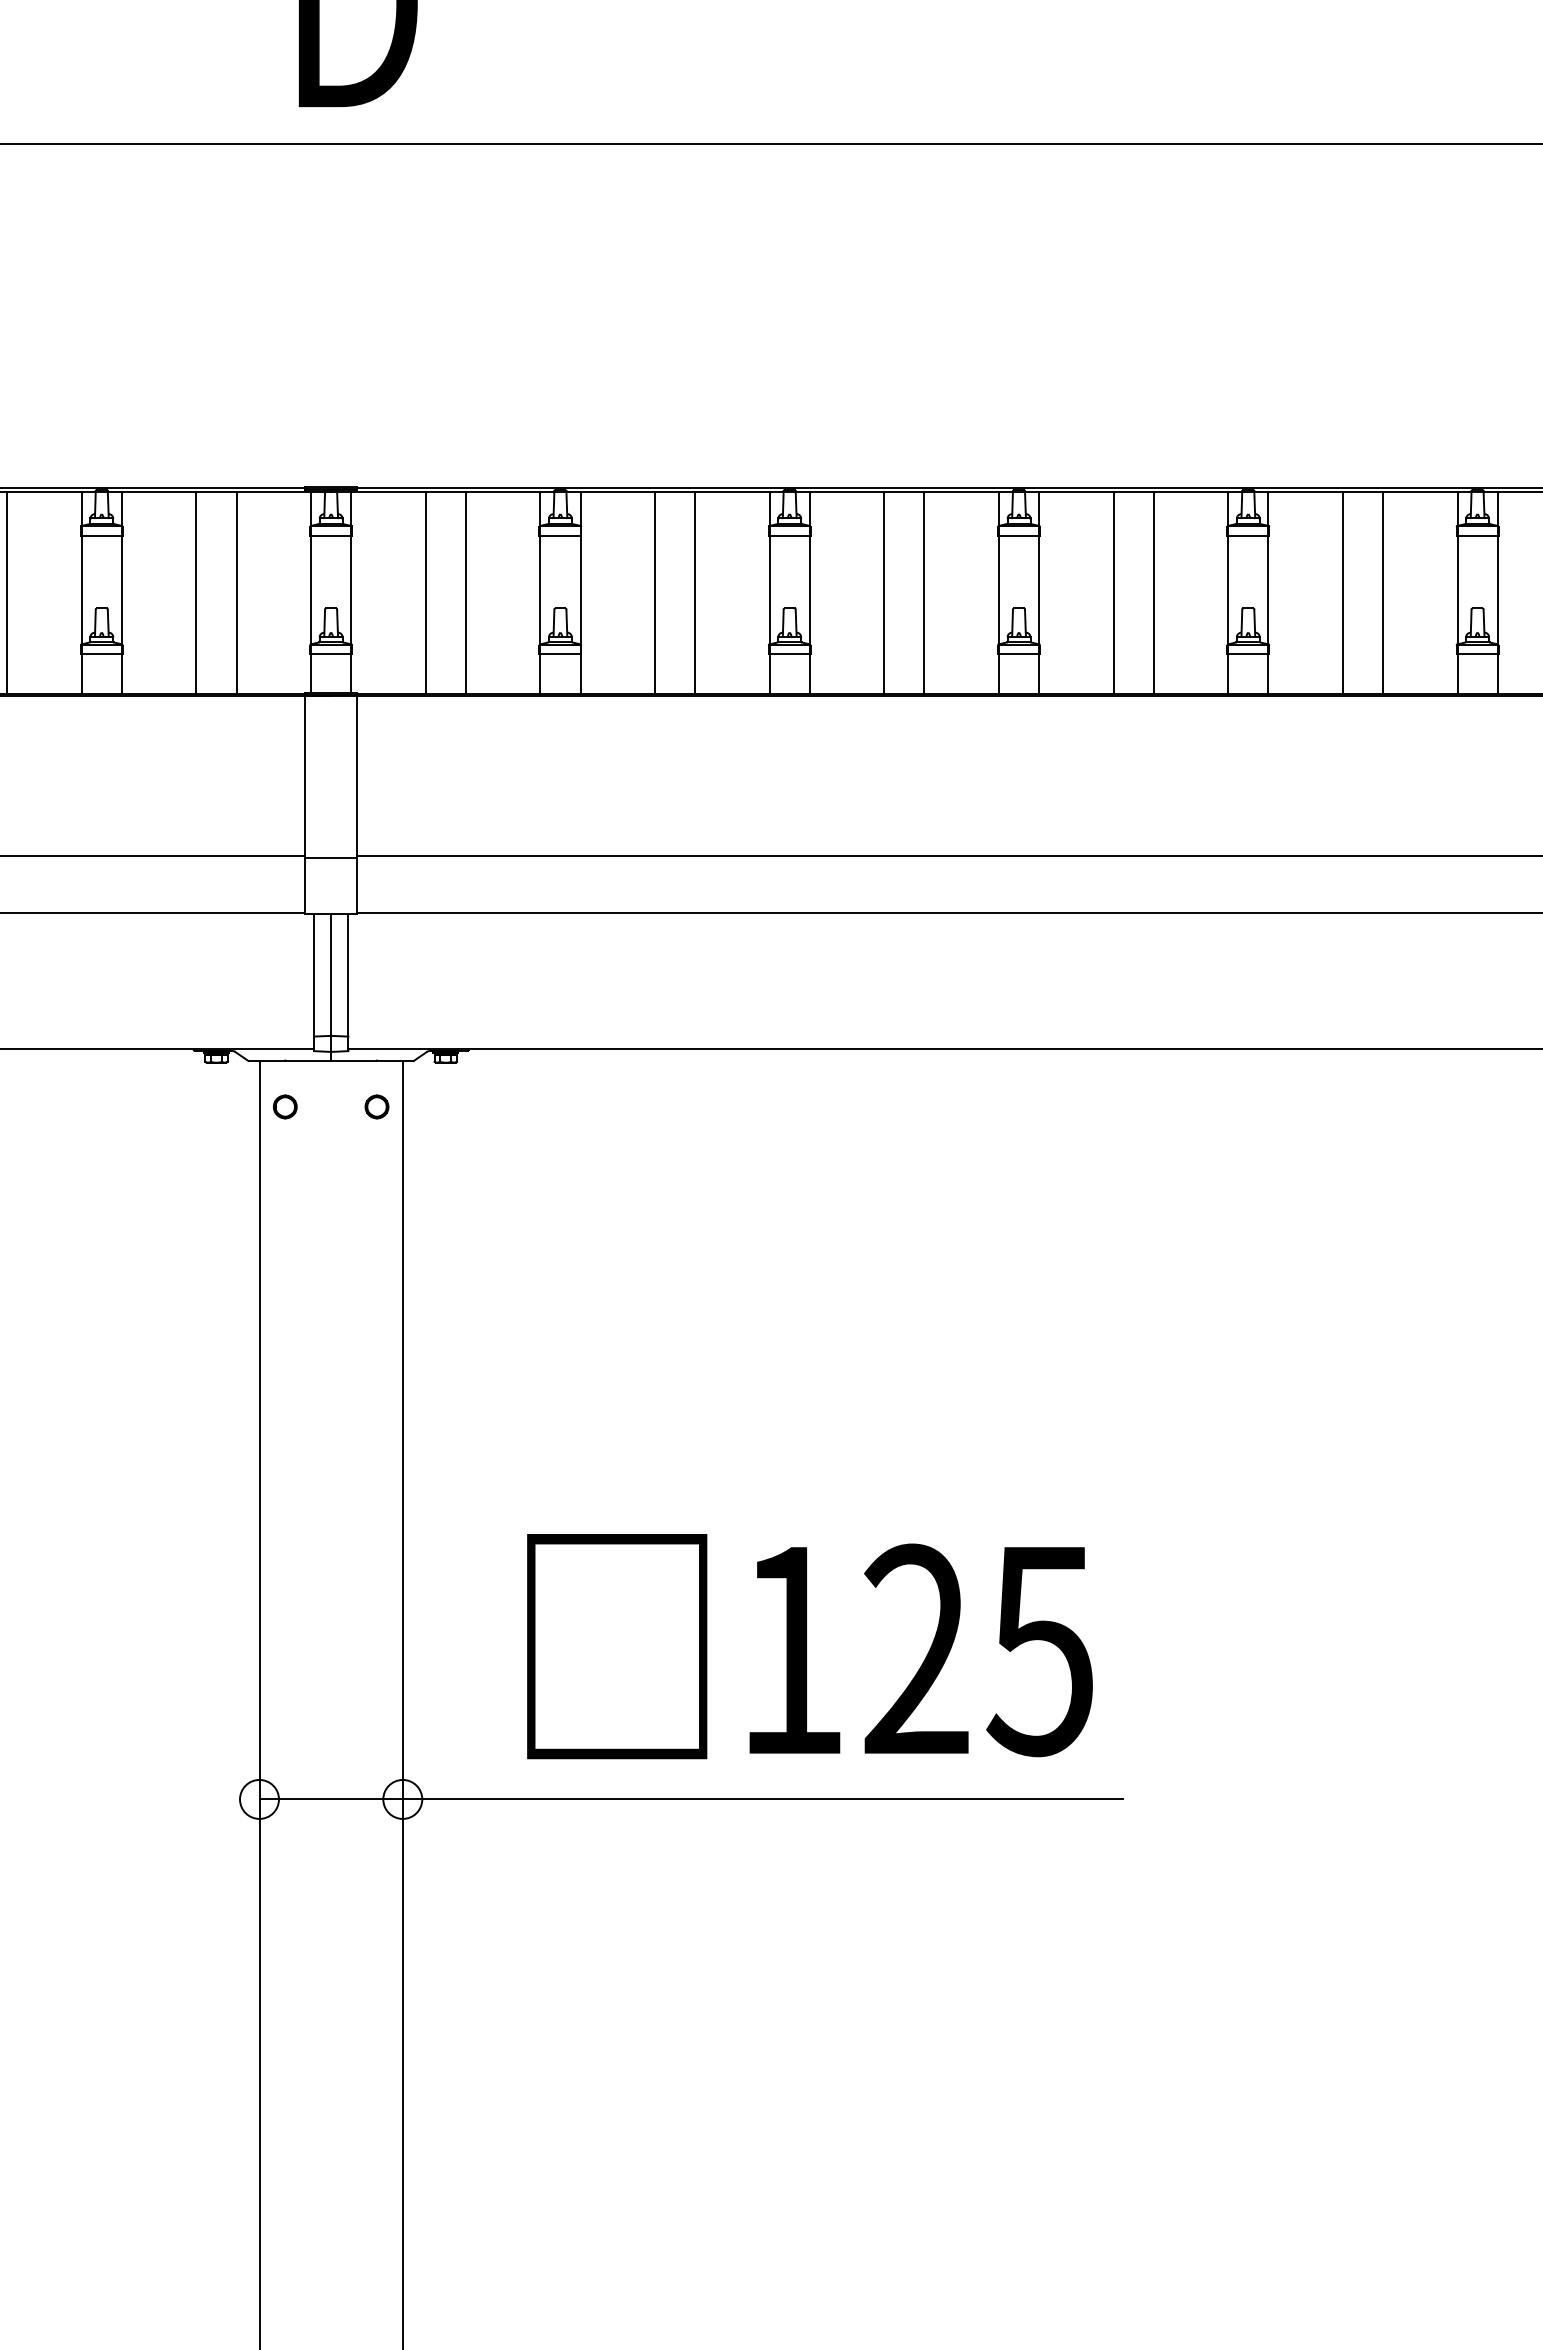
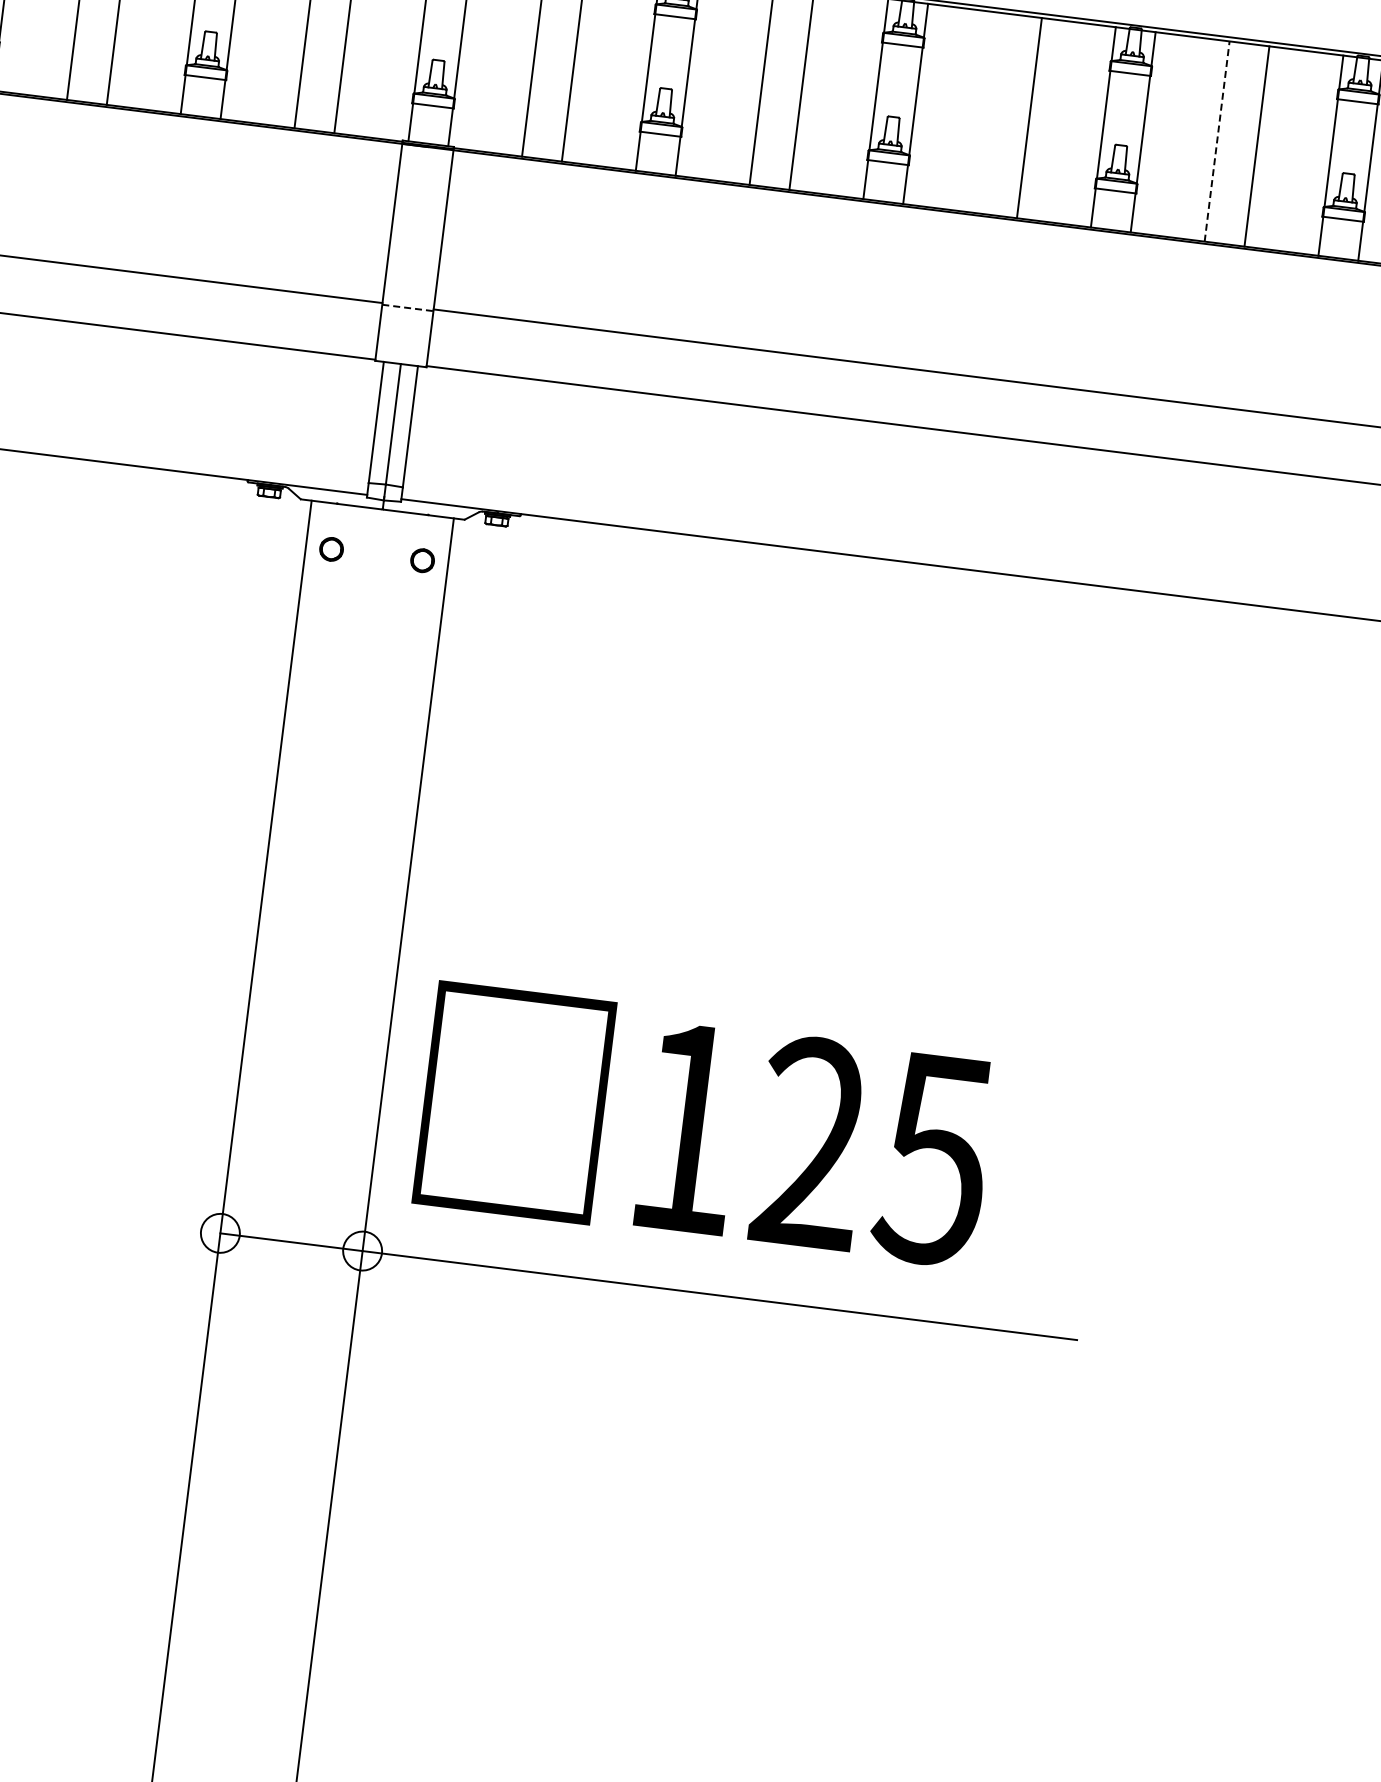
line: (884, 592) -> (989, 112), removed
line: (1113, 592) -> (1217, 141), solid -> dashed
line: (331, 857) -> (408, 307), solid -> dashed
text: (809, 1646) -> (705, 1126), moved

